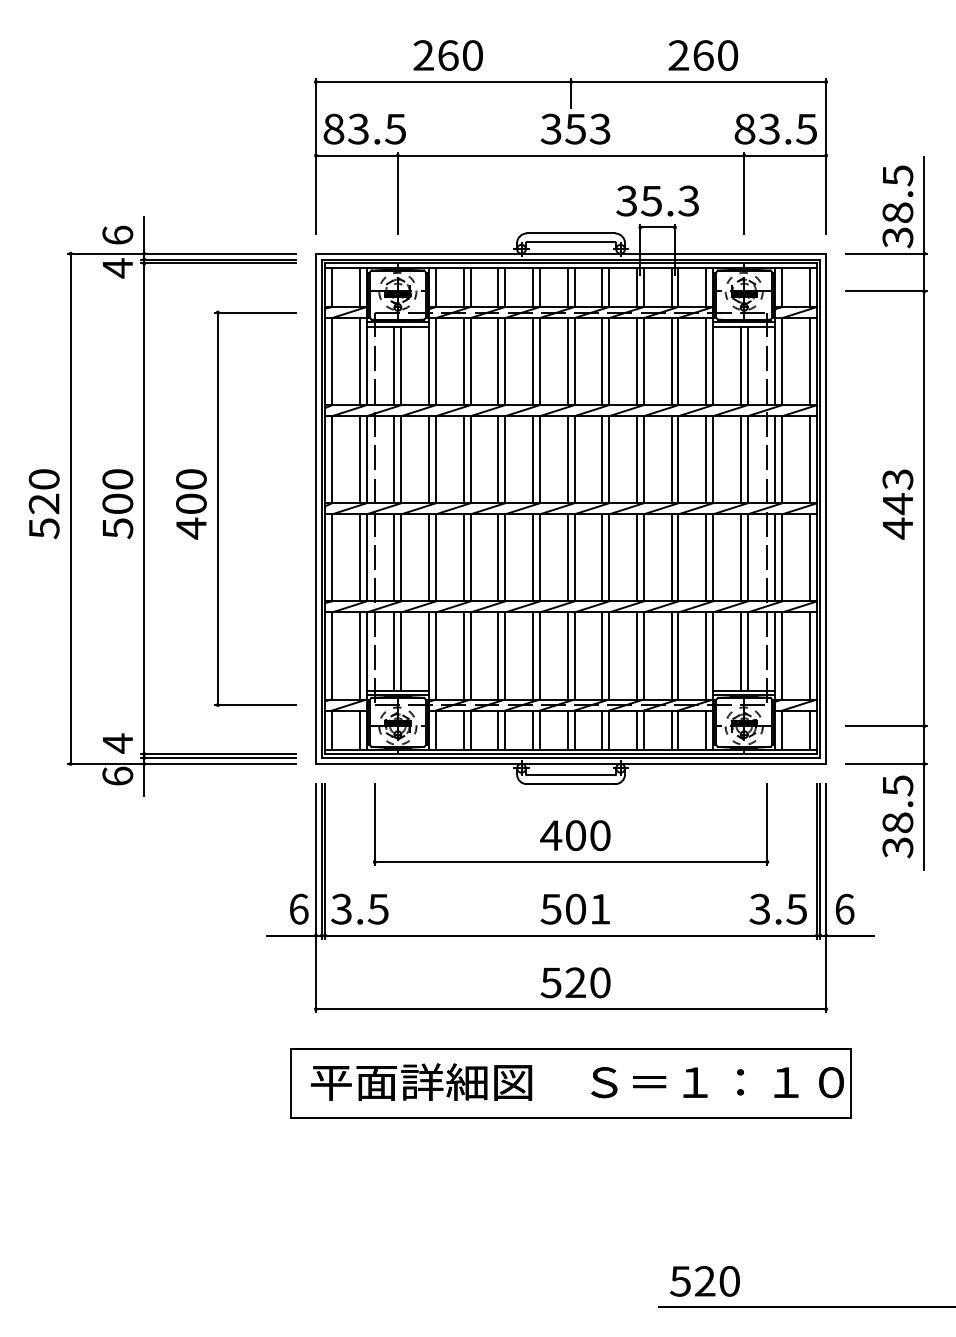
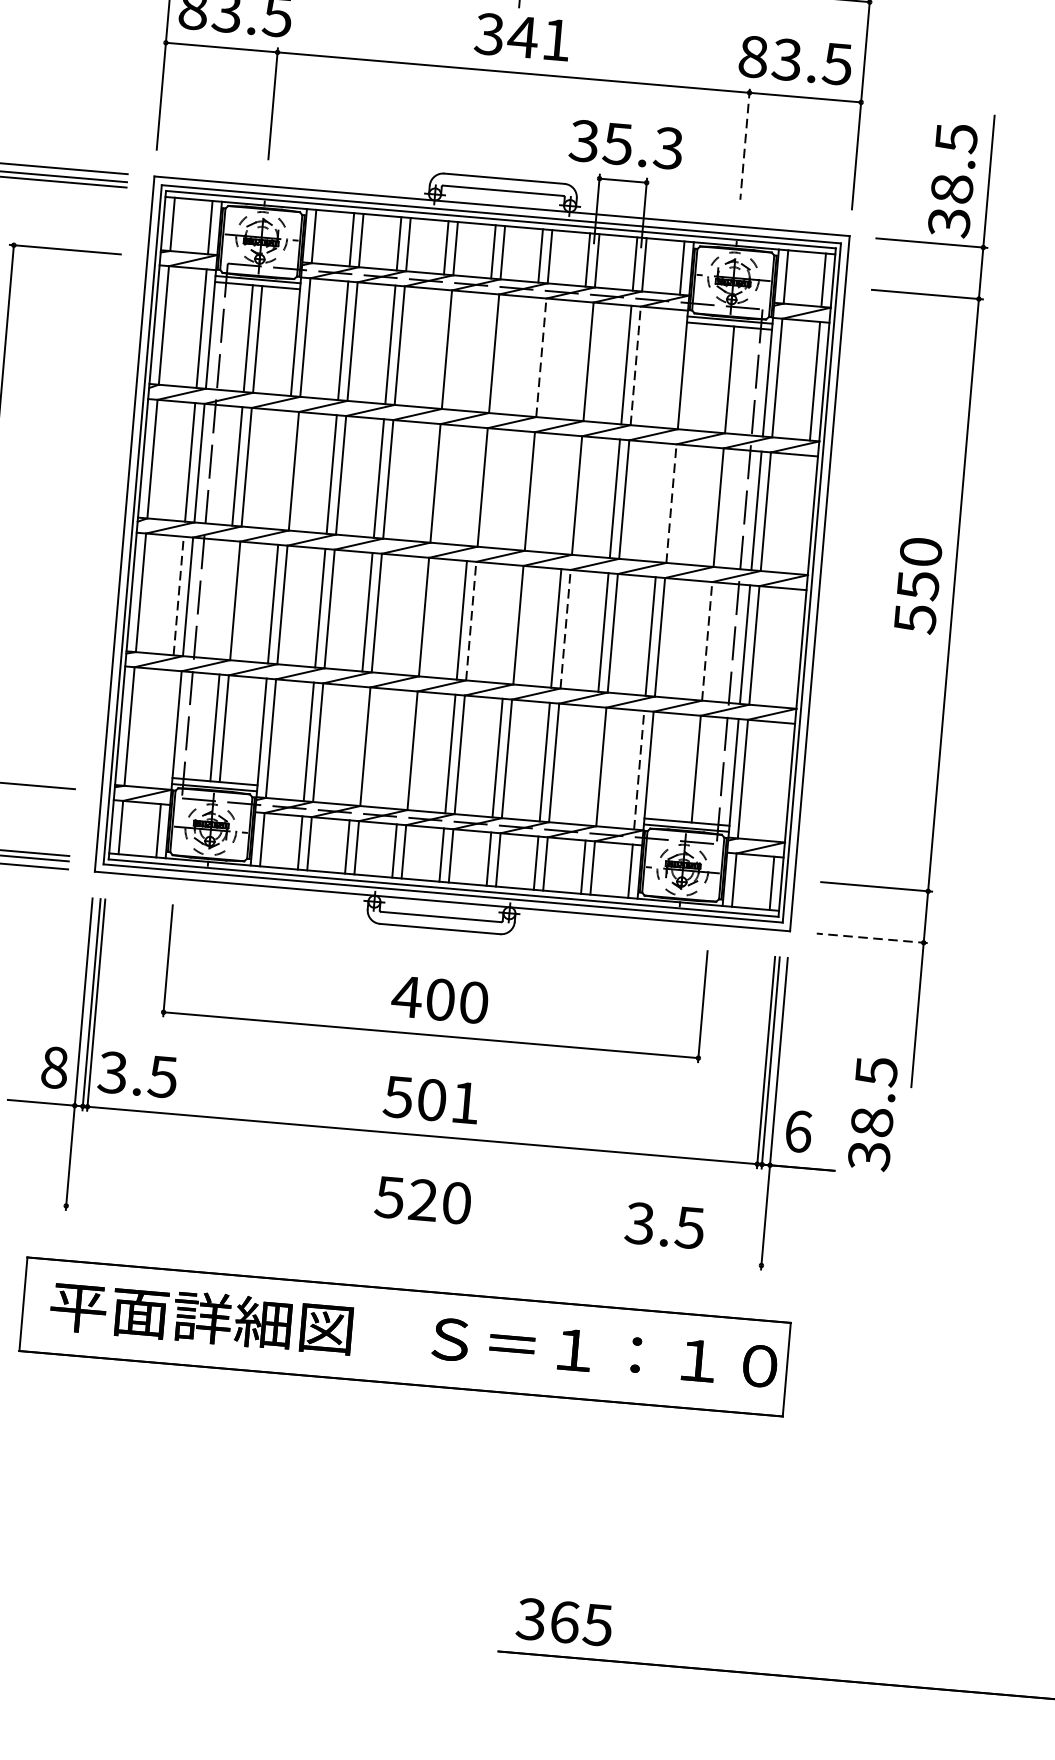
text: (587, 128) -> (539, 37), 353 -> 341
line: (744, 193) -> (745, 144), solid -> dashed
line: (532, 361) -> (436, 348), removed
line: (567, 361) -> (484, 352), removed
line: (602, 361) -> (532, 356), removed
line: (609, 361) -> (541, 357), solid -> dashed
line: (636, 361) -> (578, 360), removed
line: (678, 361) -> (635, 365), solid -> dashed
line: (706, 361) -> (674, 369), removed
line: (740, 365) -> (719, 378), removed
line: (429, 459) -> (285, 470), removed
line: (532, 459) -> (425, 482), removed
line: (567, 459) -> (473, 486), removed
line: (602, 459) -> (520, 490), removed
line: (636, 459) -> (567, 494), removed
line: (706, 459) -> (662, 502), removed
line: (713, 459) -> (672, 503), solid -> dashed
line: (740, 459) -> (708, 506), removed
line: (810, 459) -> (804, 514), removed
text: (897, 504) -> (917, 586), 443 -> 550
line: (359, 557) -> (178, 595), solid -> dashed
line: (394, 557) -> (226, 599), removed
line: (532, 557) -> (414, 615), removed
line: (574, 557) -> (471, 620), solid -> dashed
line: (602, 557) -> (509, 623), removed
line: (643, 557) -> (565, 628), solid -> dashed
line: (740, 557) -> (697, 640), removed
line: (747, 557) -> (706, 640), solid -> dashed
line: (810, 557) -> (792, 648), removed
line: (740, 651) -> (686, 768), removed
line: (359, 655) -> (166, 729), removed
line: (498, 655) -> (356, 745), removed
line: (532, 655) -> (402, 749), removed
line: (671, 655) -> (591, 765), removed
line: (706, 655) -> (639, 769), solid -> dashed
line: (810, 655) -> (781, 781), removed
line: (886, 763) -> (872, 937), solid -> dashed
text: (897, 816) -> (872, 1113), moved
text: (298, 908) -> (54, 1066), 6 -> 8
text: (777, 908) -> (663, 1224), moved
line: (570, 1009) -> (413, 1236), removed
text: (704, 1281) -> (563, 1622), 520 -> 365

